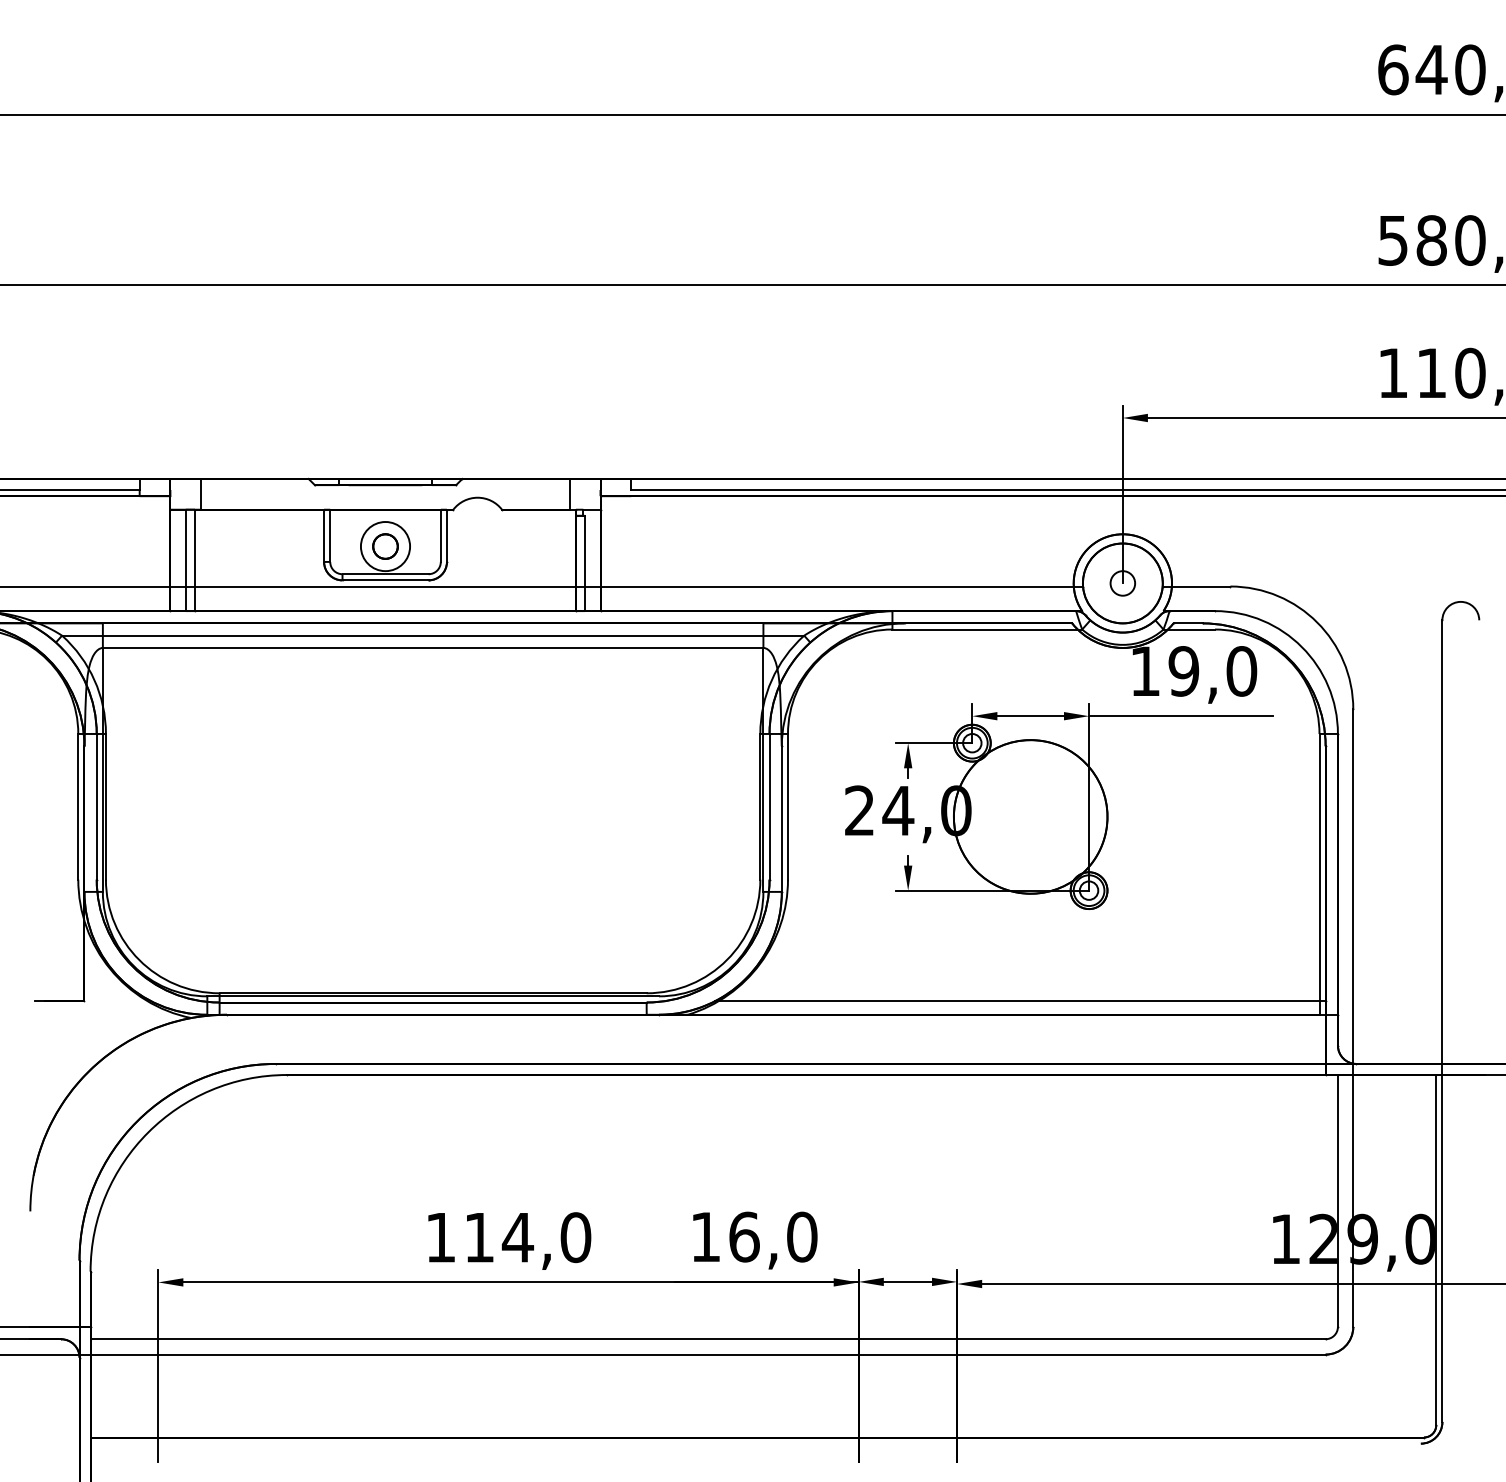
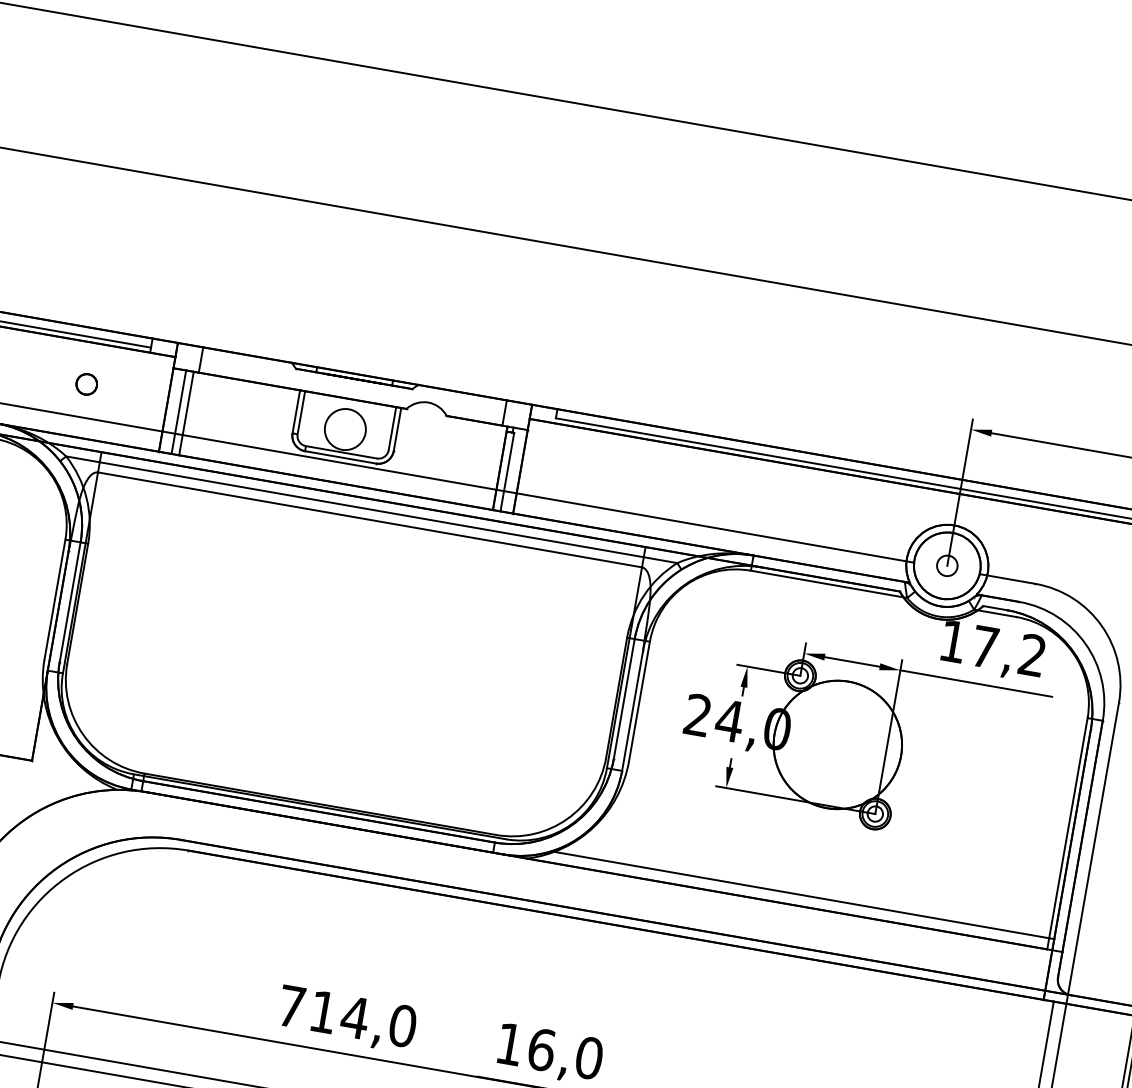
circle: (385, 546) -> (86, 384), moved
text: (1212, 671) -> (1008, 651), 19,0 -> 17,2
text: (440, 1237) -> (291, 1006), 114,0 -> 714,0

